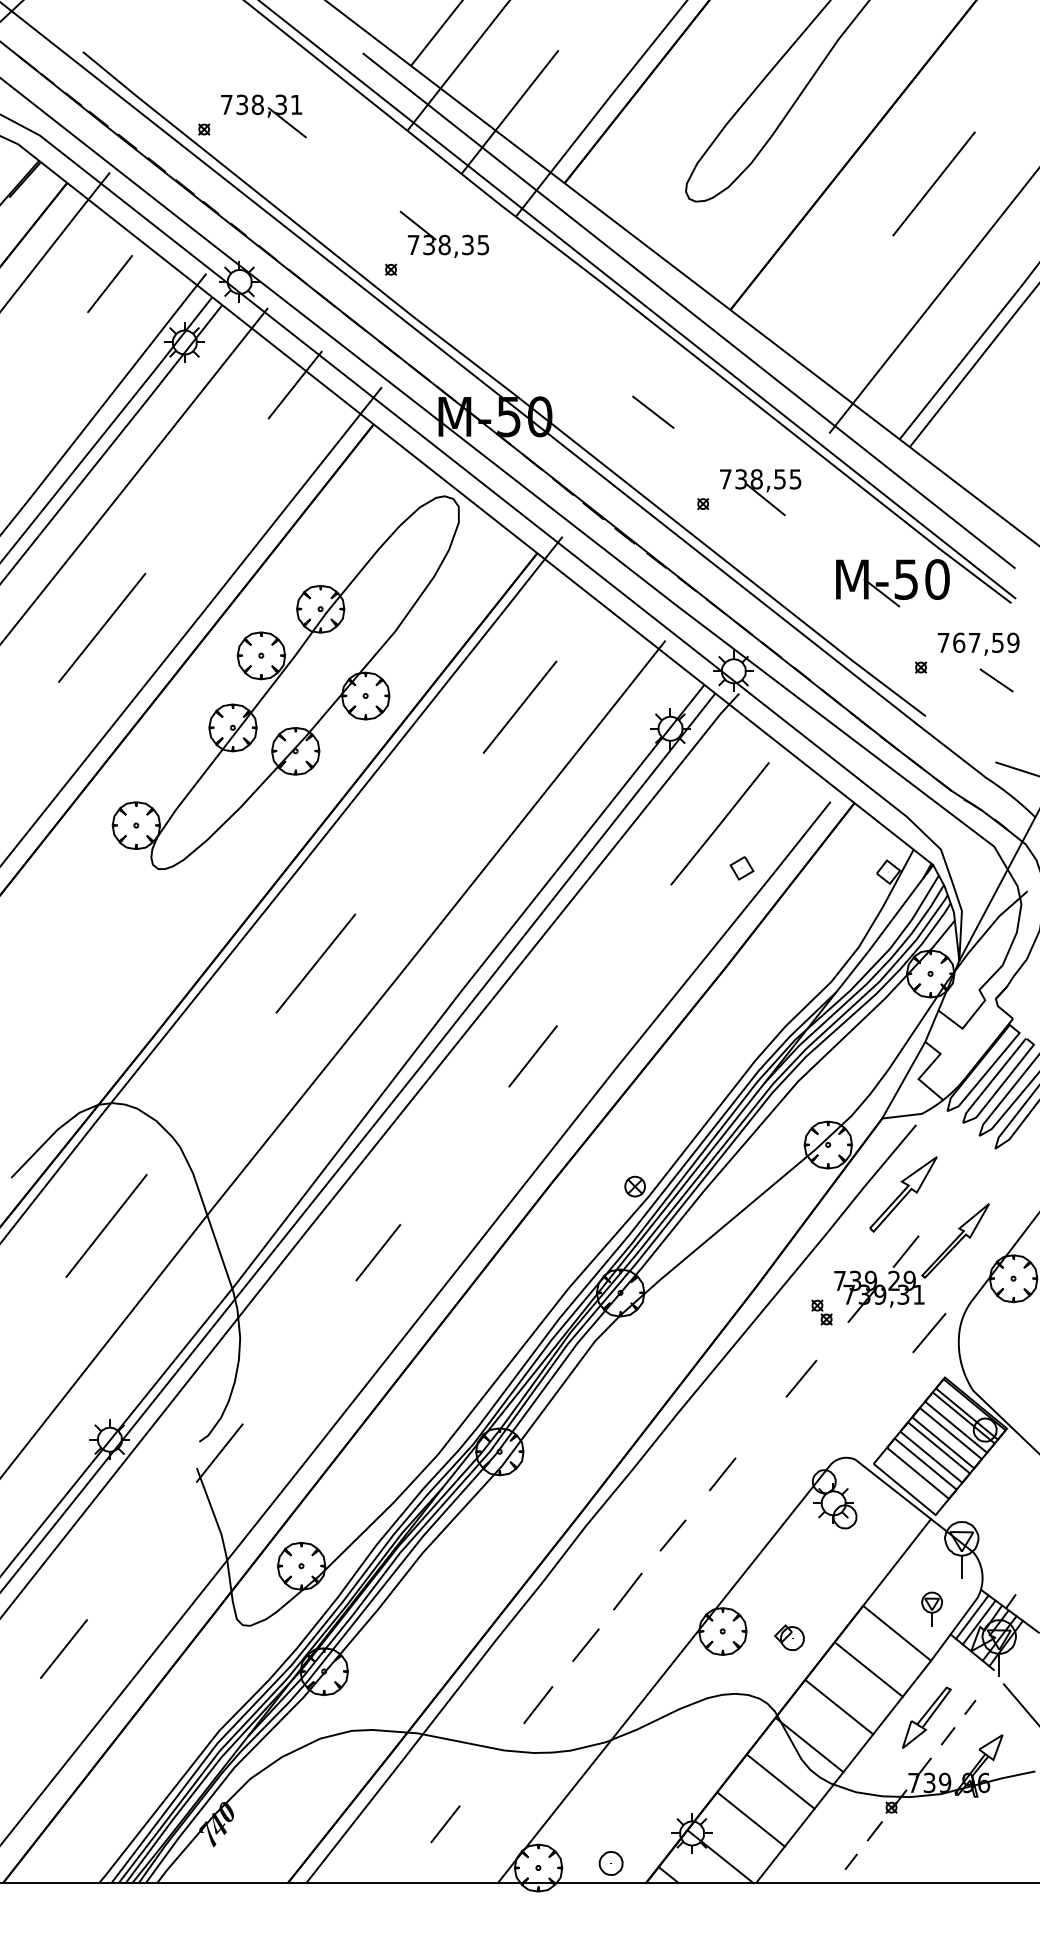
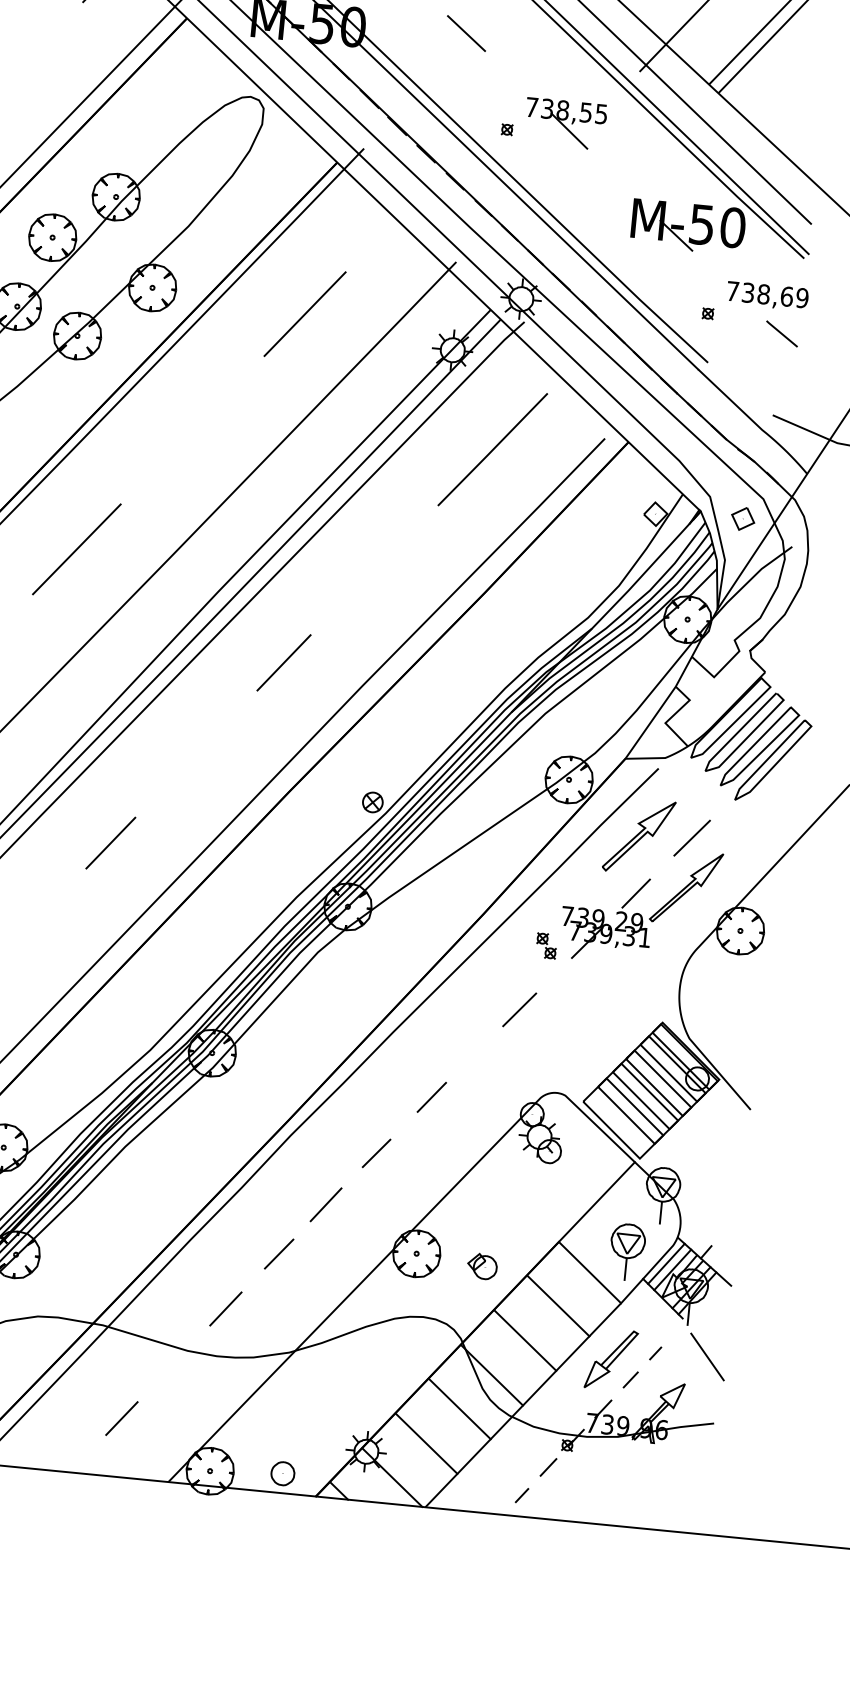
text: (978, 642) -> (767, 294), 767,59 -> 738,69
part: (741, 868) -> (742, 519), moved
line: (929, 1332) -> (692, 837), moved
part: (931, 1608) -> (626, 1251), size x1.67

